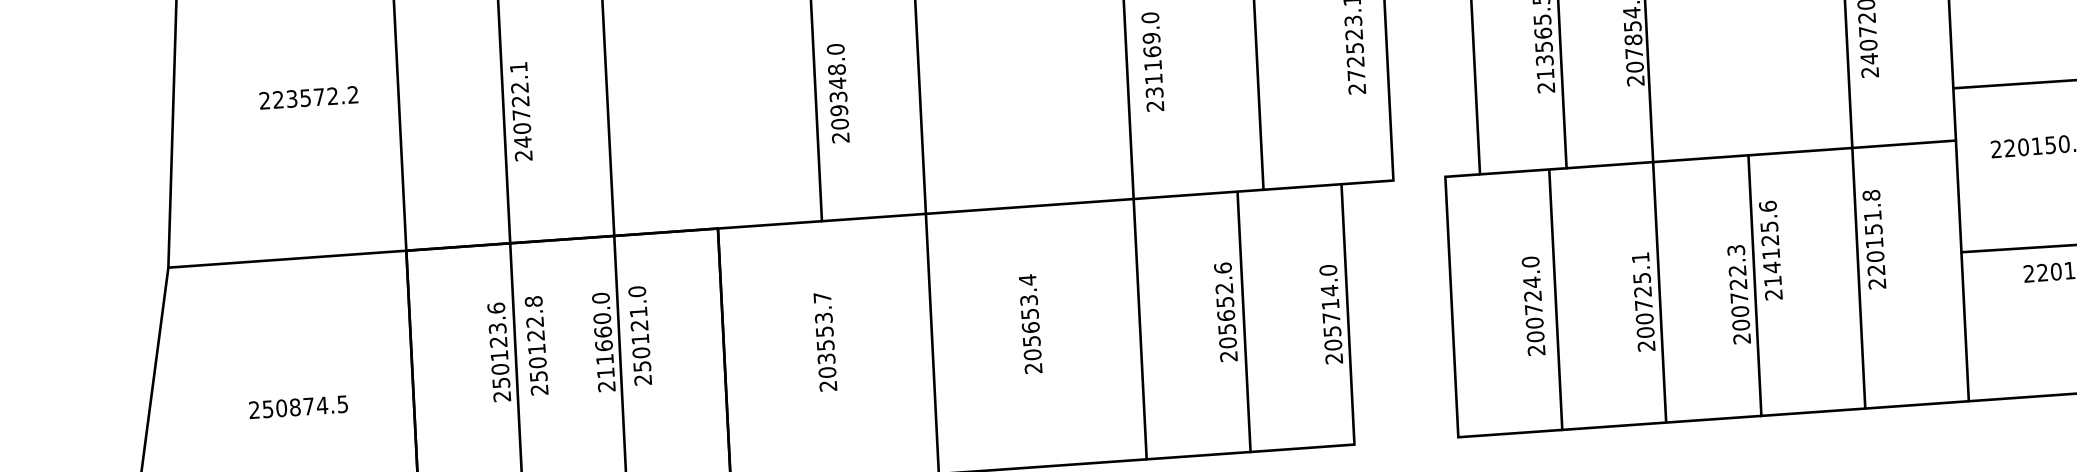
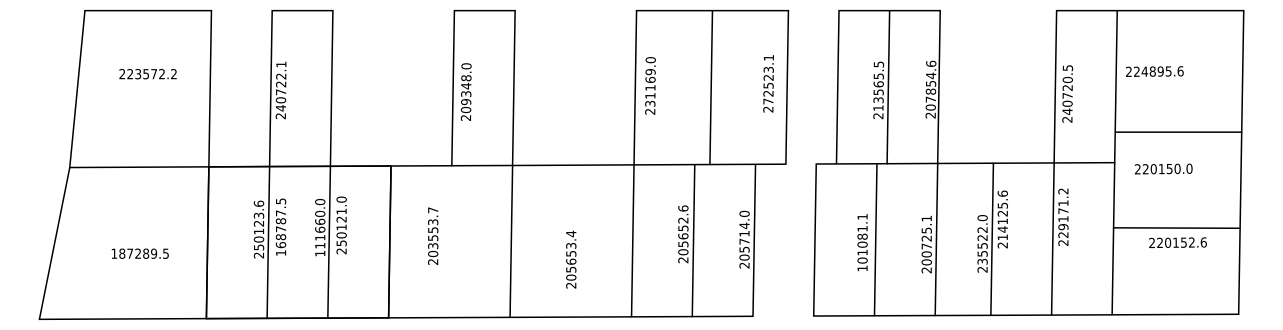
text: (307, 98) -> (147, 74), moved
text: (1873, 226) -> (1063, 209), 220151.8 -> 229171.2
text: (1738, 287) -> (982, 239), 200722.3 -> 235522.0
text: (1533, 305) -> (862, 242), 200724.0 -> 101081.1
text: (1031, 323) -> (571, 259), moved
text: (825, 340) -> (433, 235), moved
text: (535, 346) -> (280, 227), 250122.8 -> 168787.5
text: (607, 386) -> (320, 253), 211660.0 -> 111660.0
text: (288, 407) -> (134, 253), 250874.5 -> 187289.5

